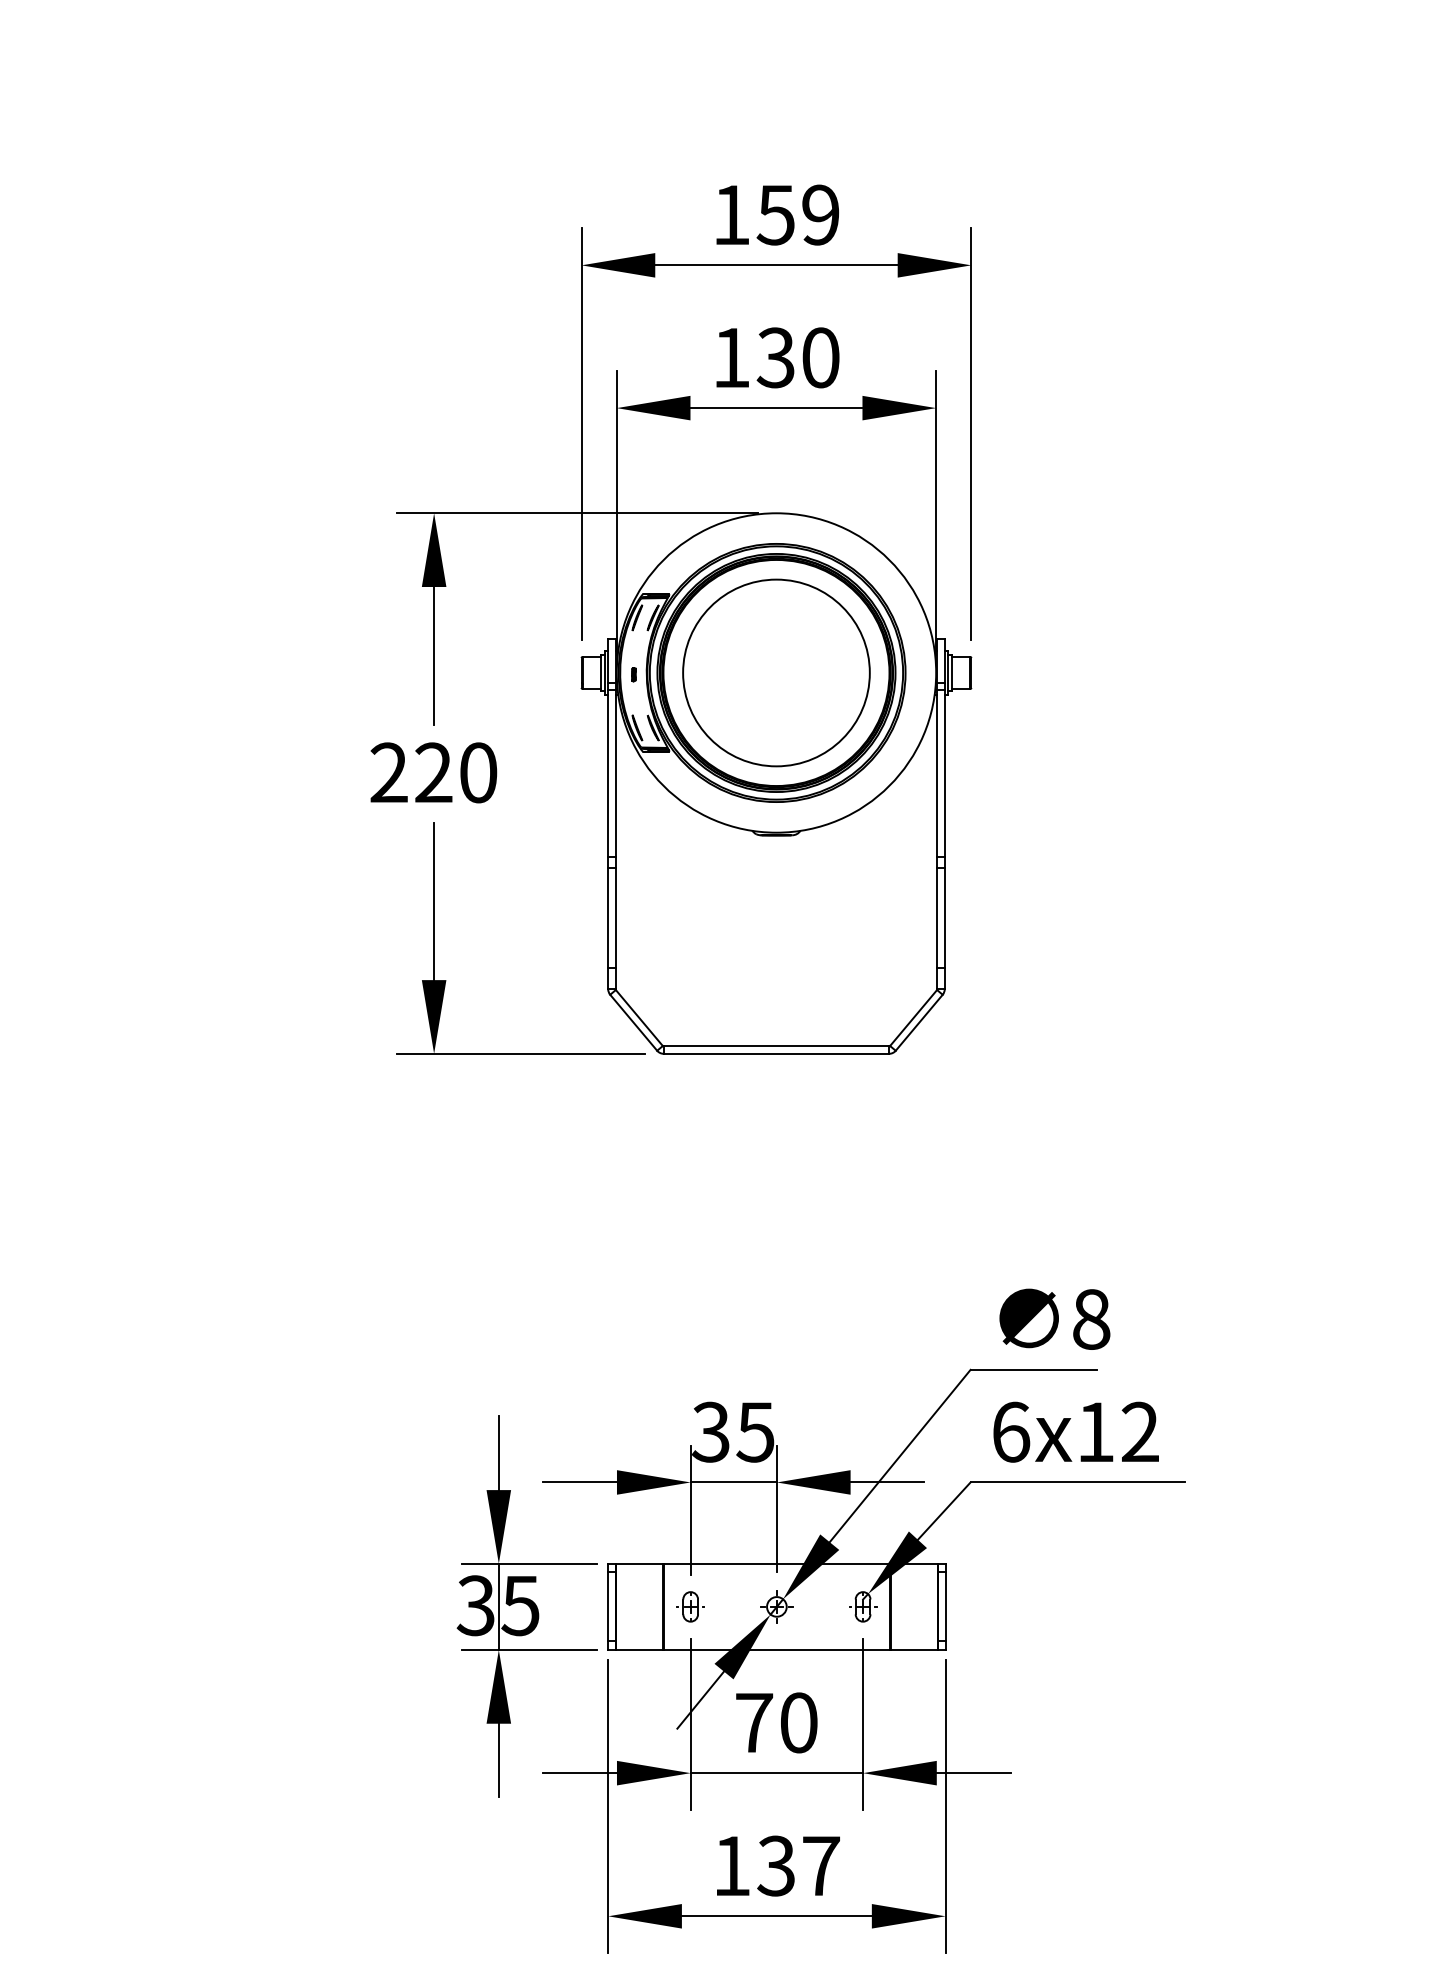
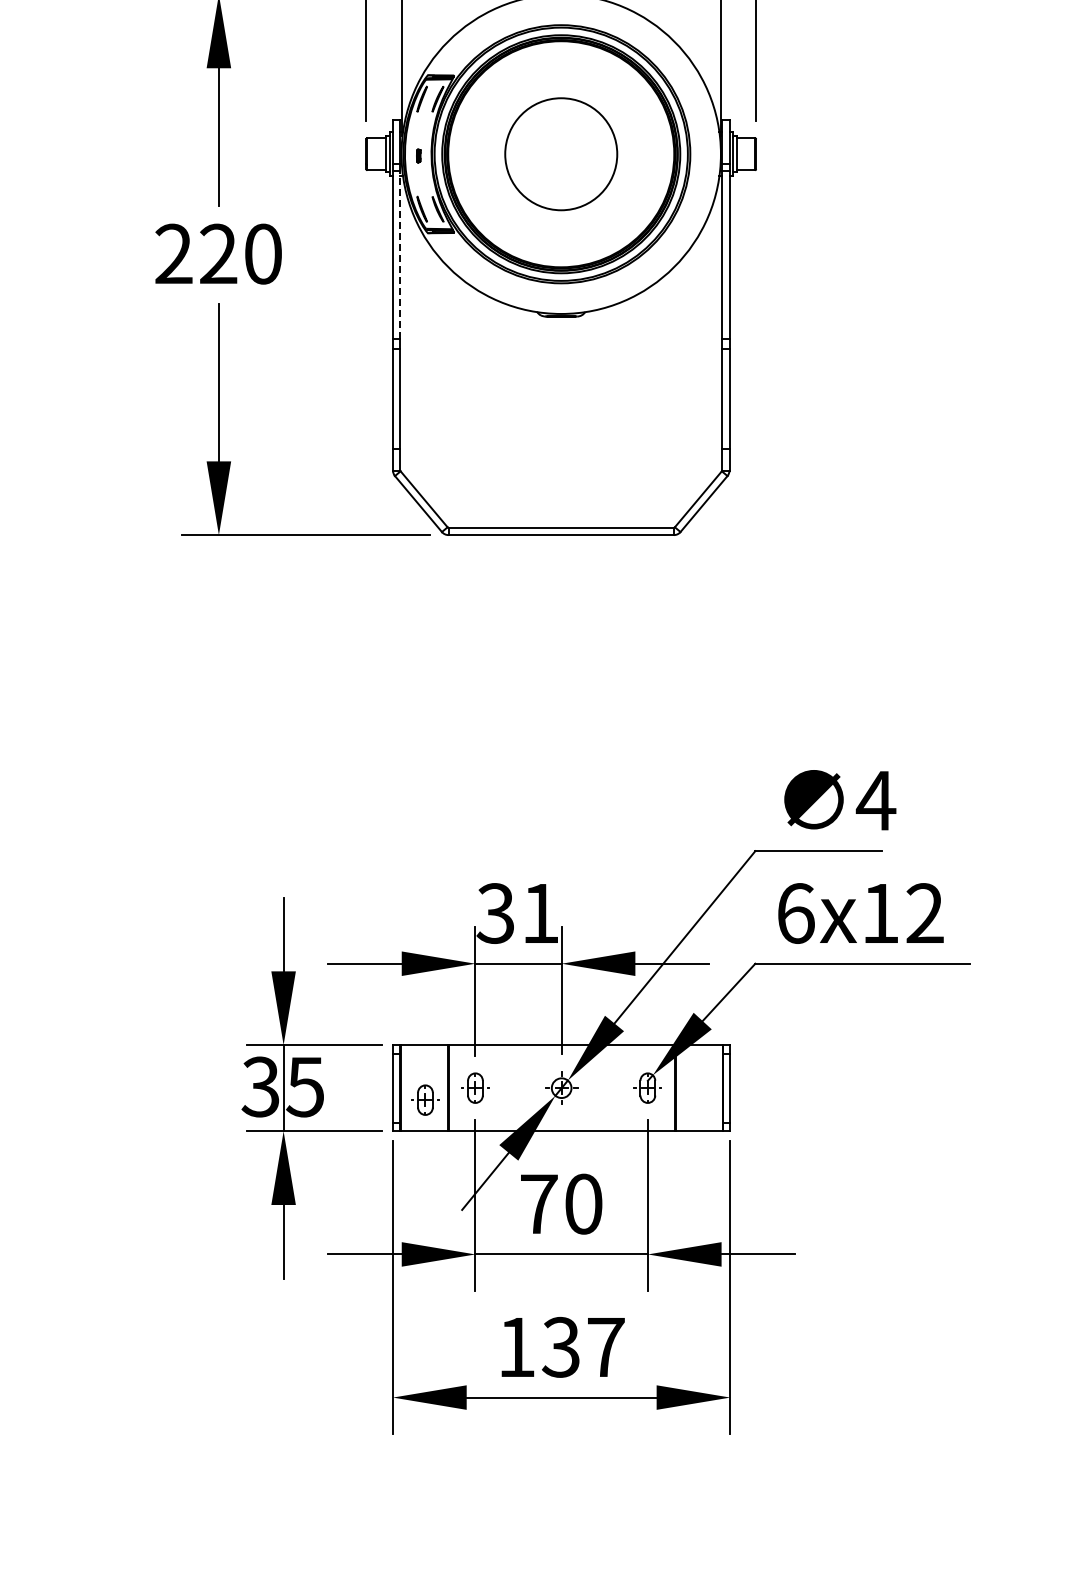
circle: (776, 672) -> (561, 153), size x0.6
line: (615, 773) -> (400, 254), solid -> dashed
text: (1091, 1319) -> (876, 800), 8 -> 4
text: (755, 1432) -> (540, 913), 35 -> 31
part: (640, 1618) -> (425, 1099), added

